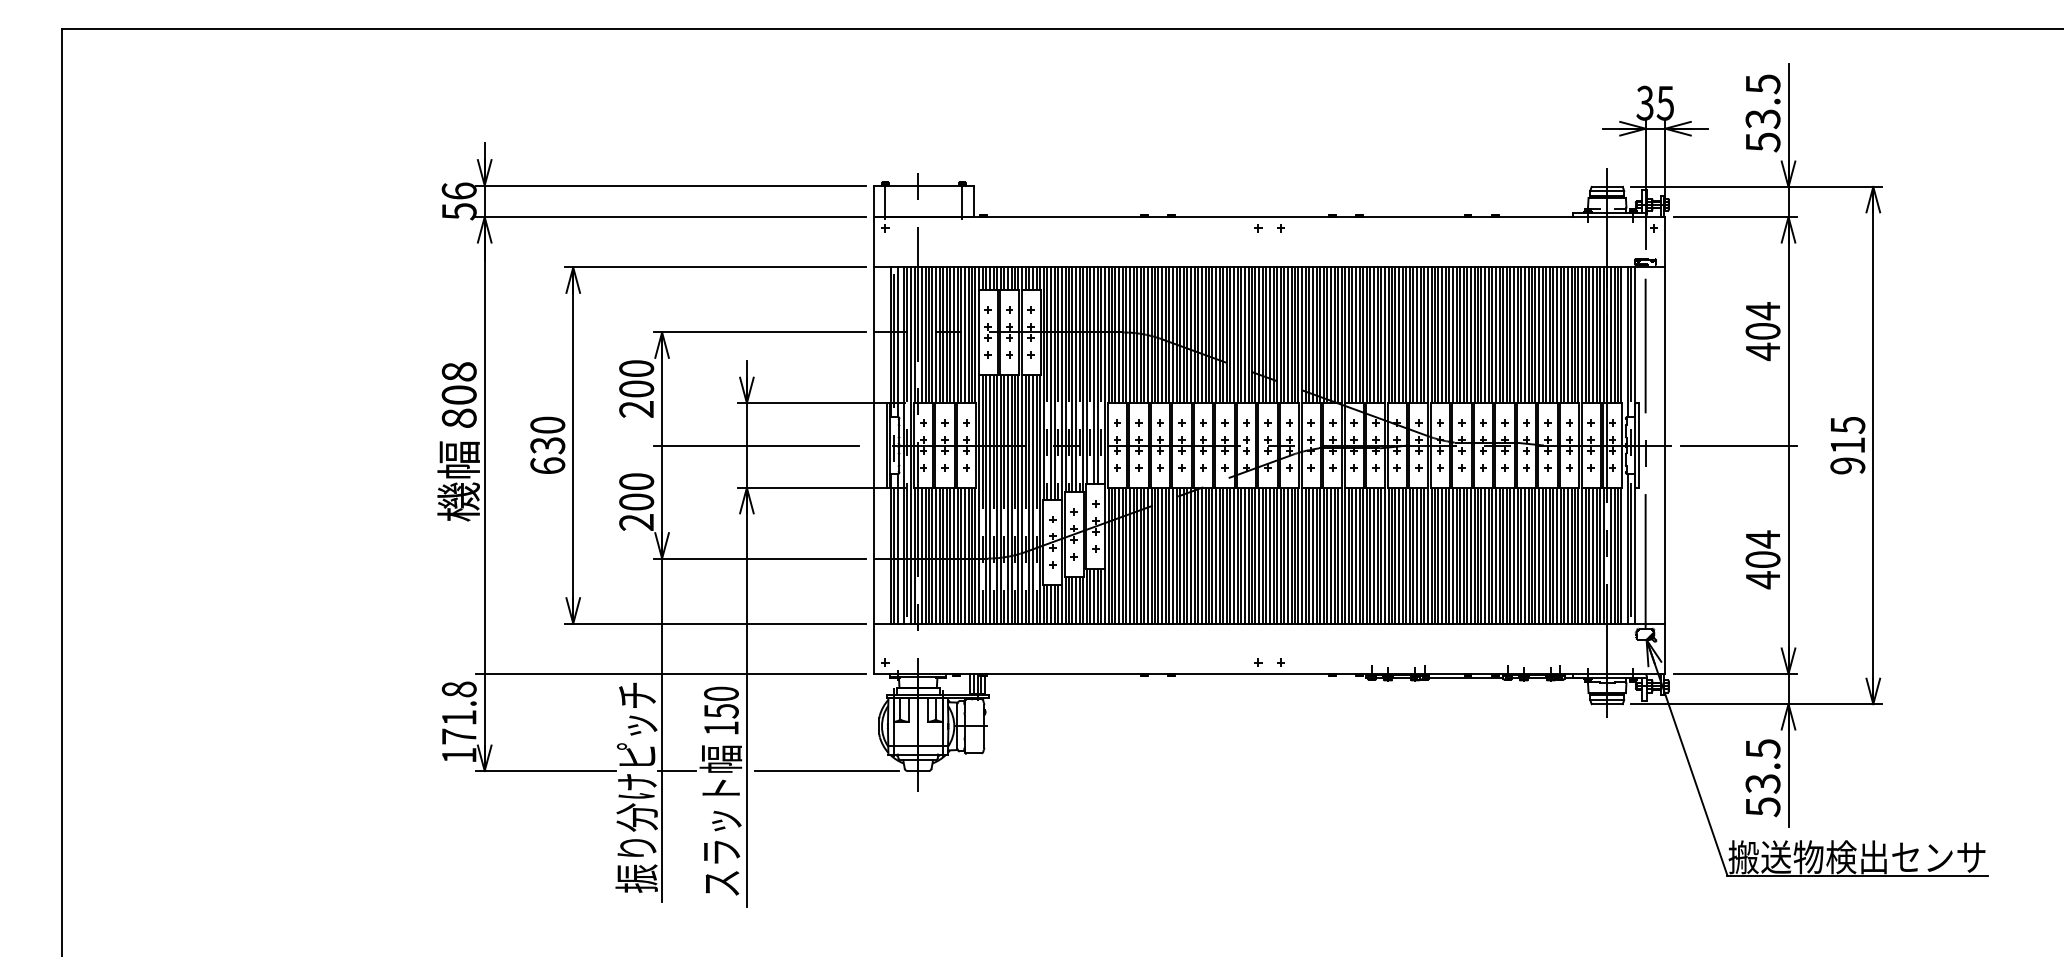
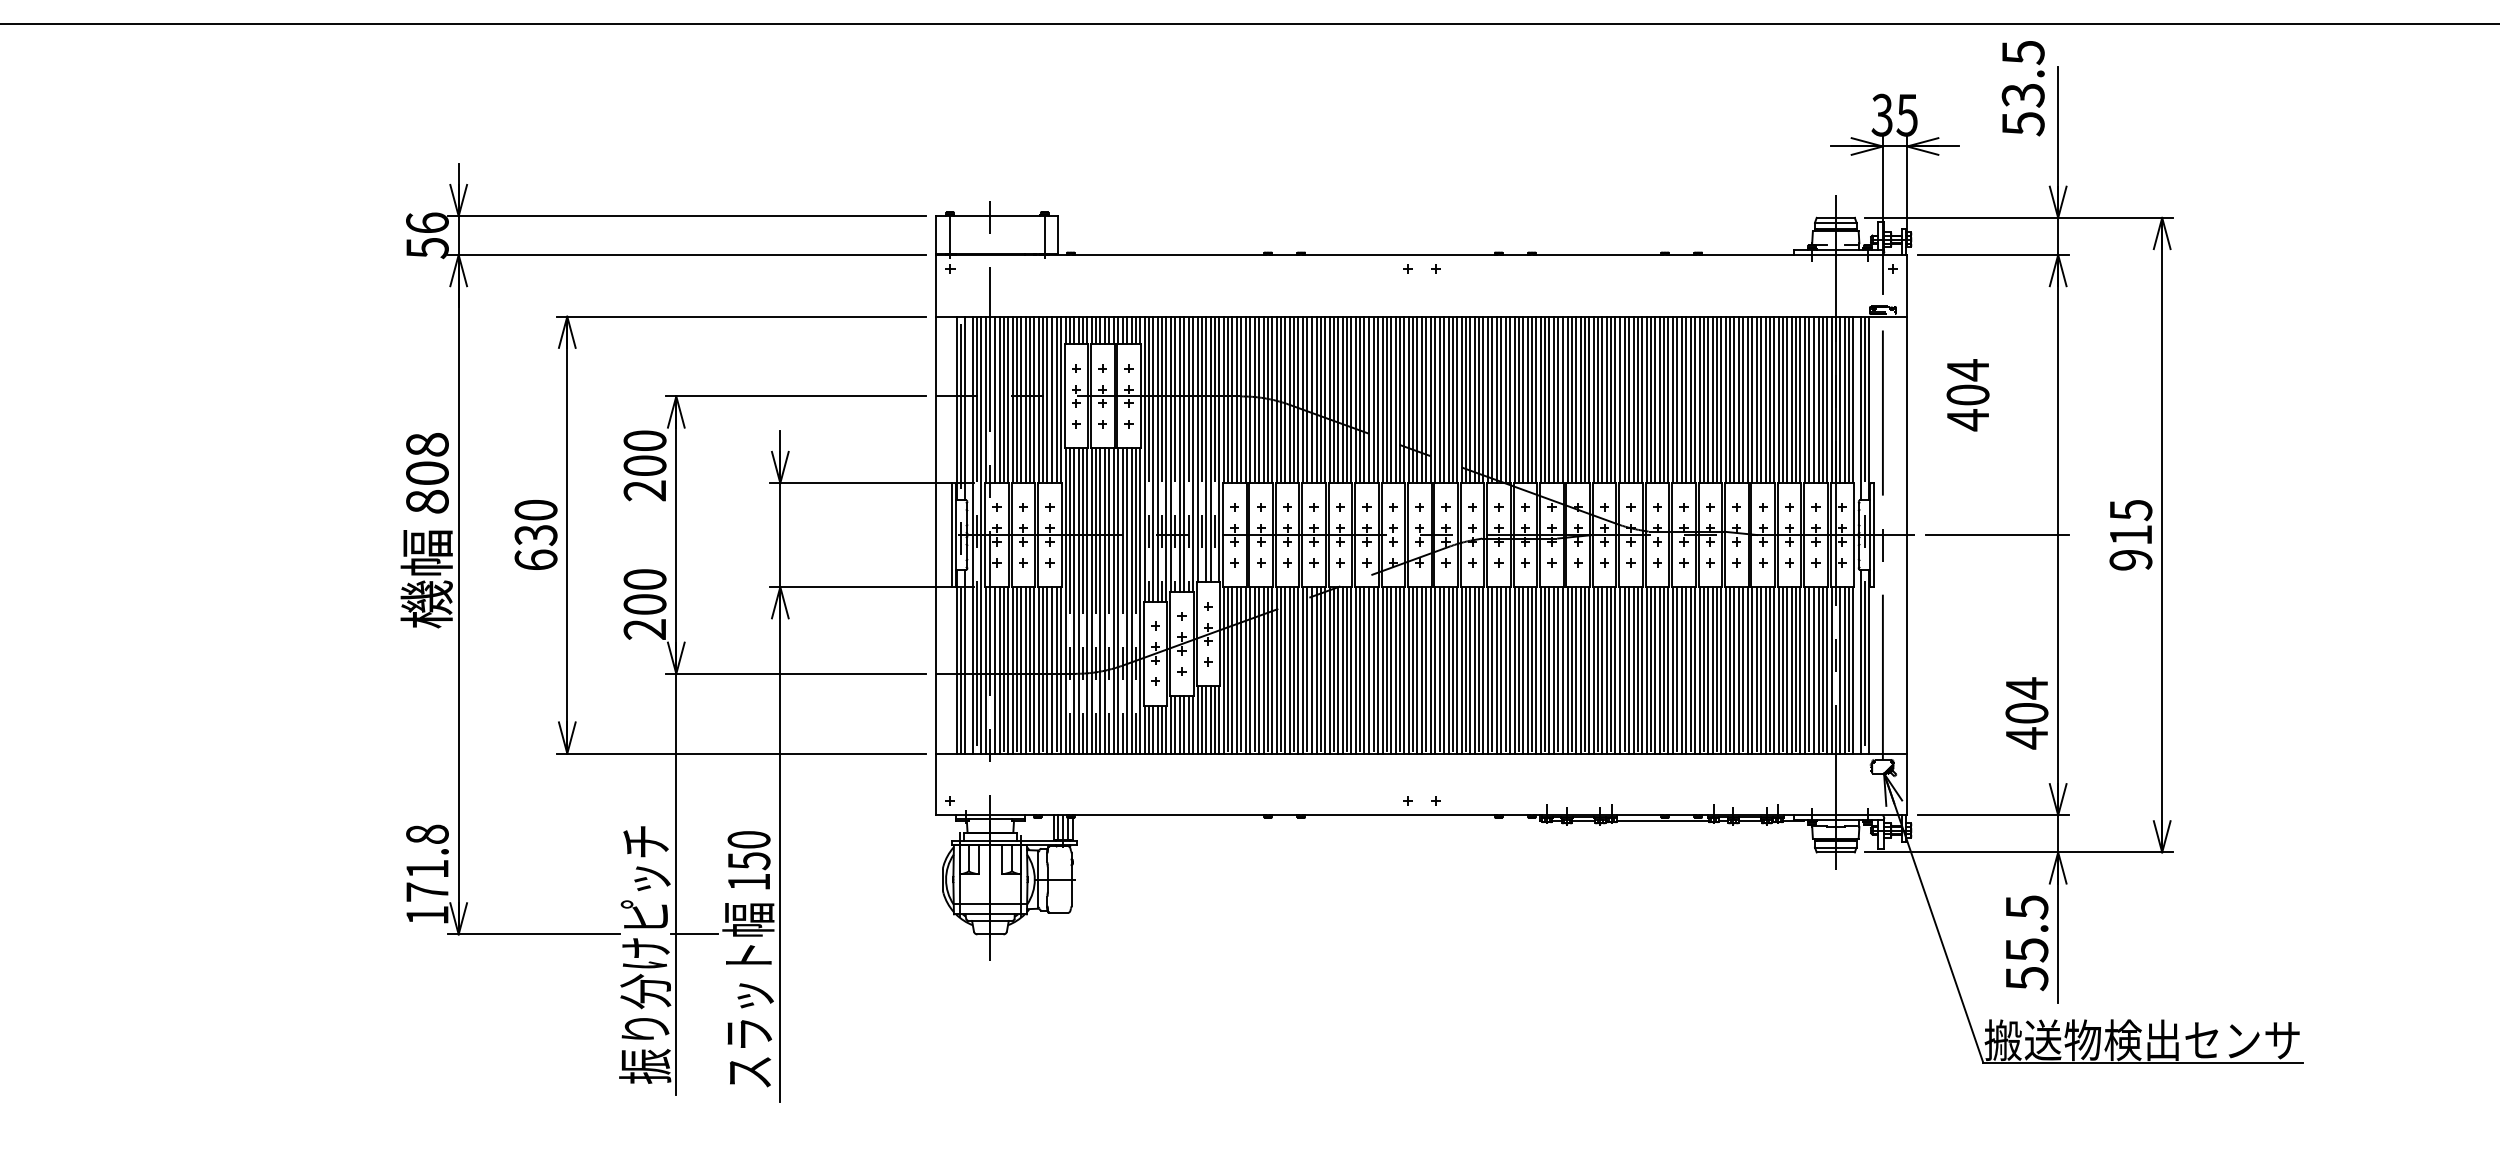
text: (1762, 113) -> (2022, 88), moved
text: (1762, 331) -> (1967, 395), moved
line: (755, 445) -> (790, 535), removed
text: (1762, 559) -> (2026, 712), moved
line: (670, 673) -> (686, 814), removed
line: (827, 770) -> (879, 933), removed
text: (1762, 783) -> (2026, 949), 53.5 -> 55.5

